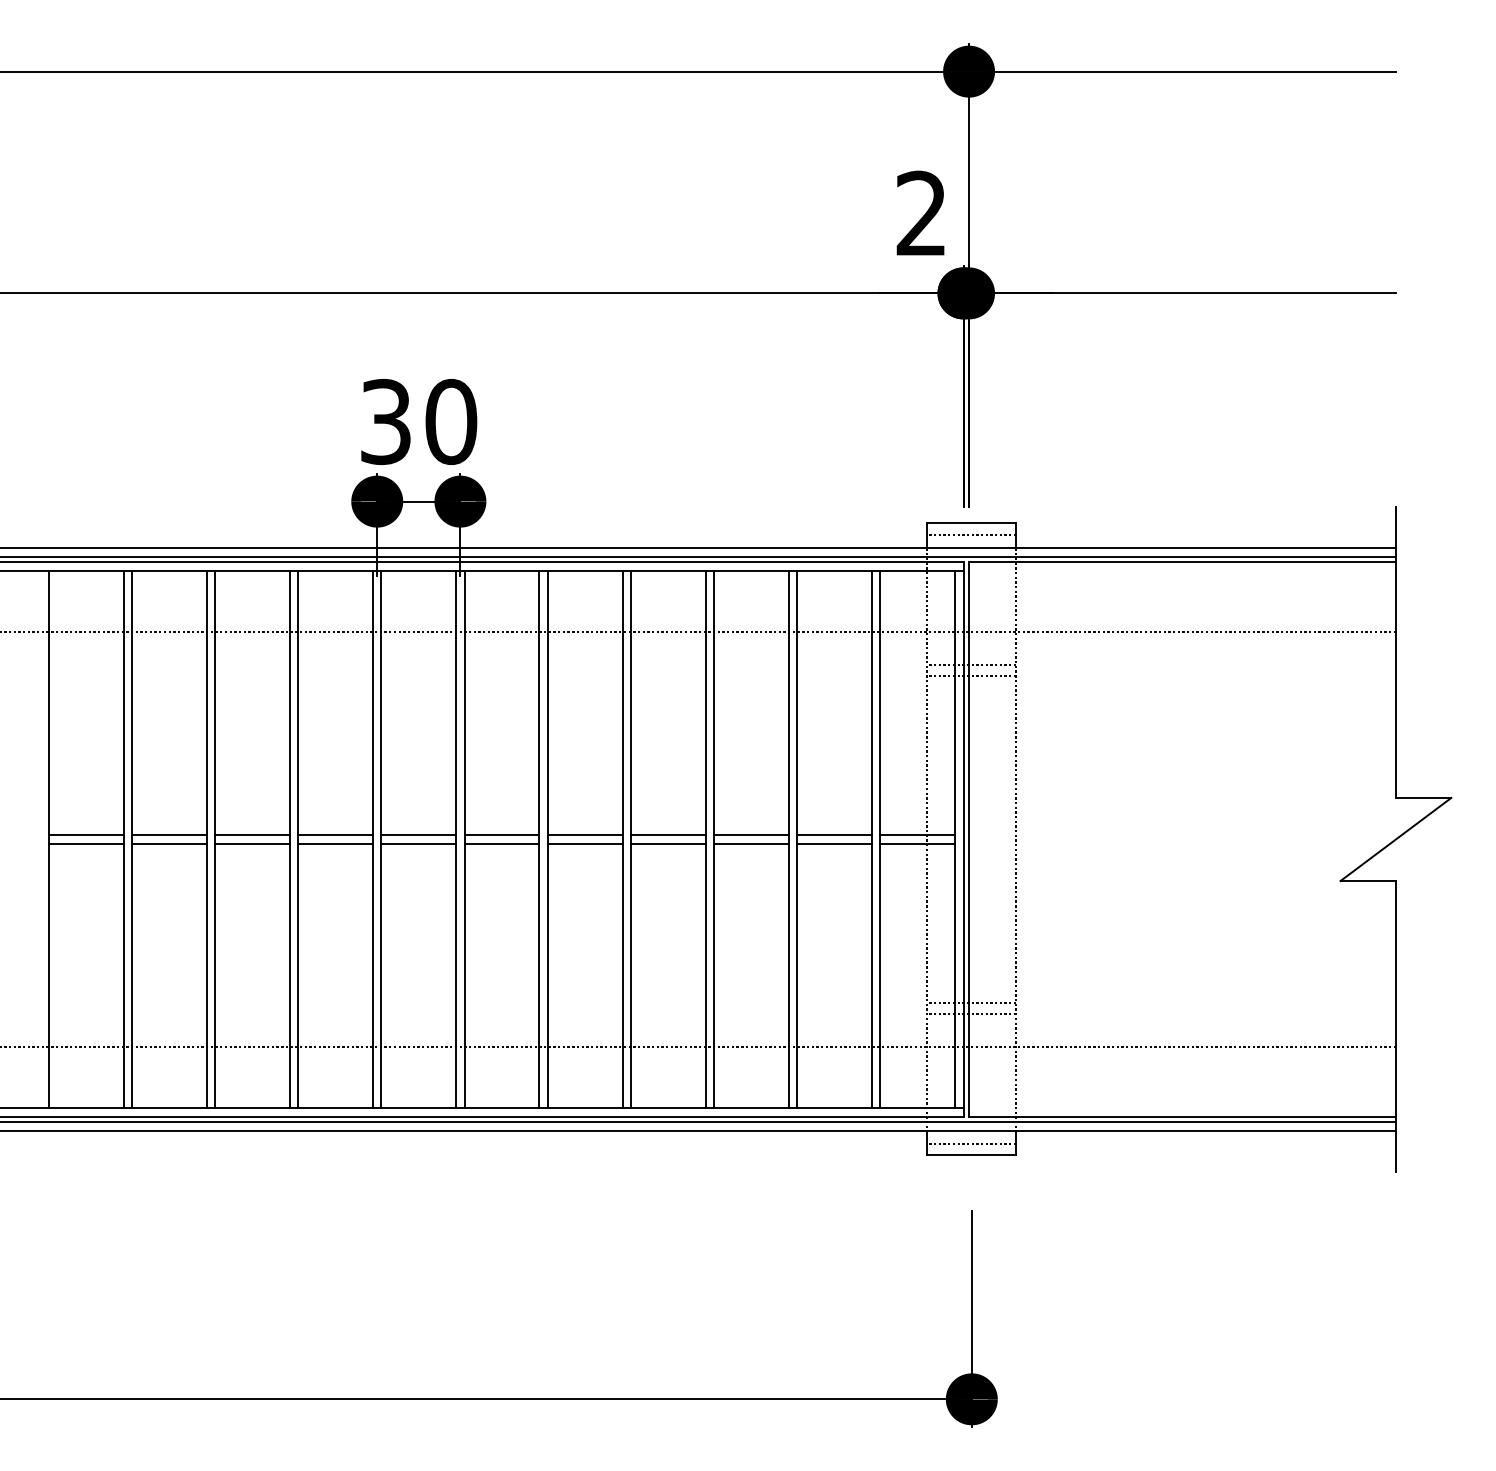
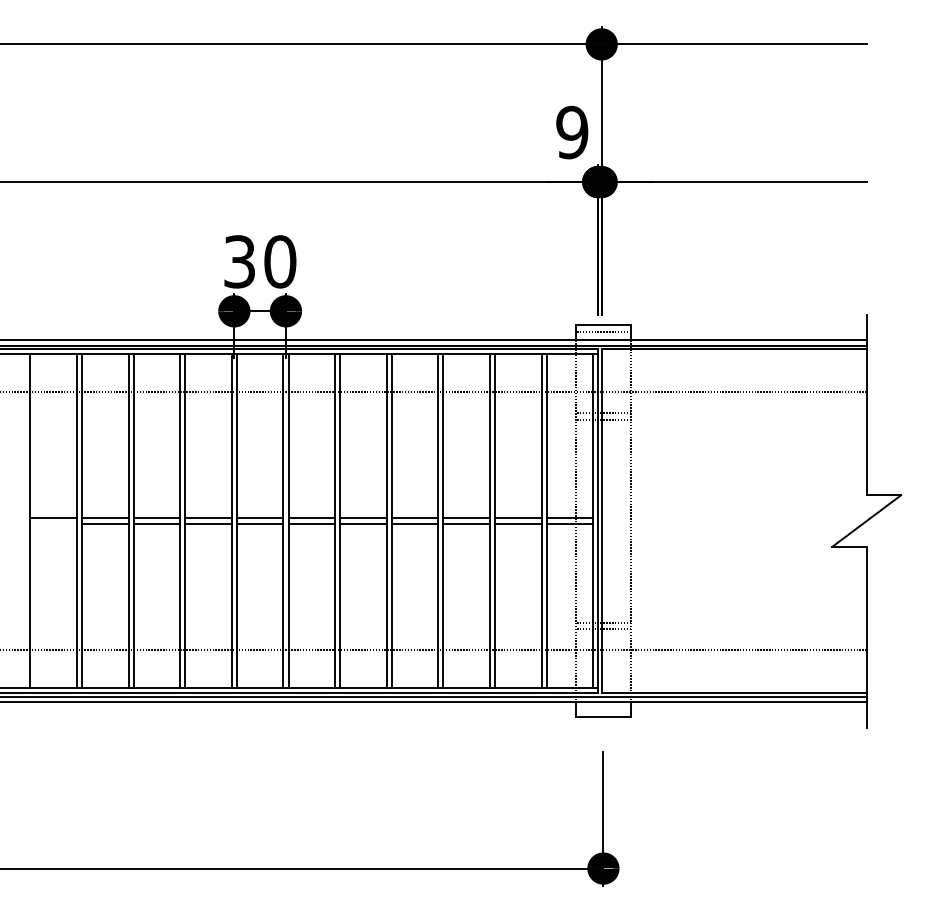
text: (921, 213) -> (572, 132), 2 -> 9
line: (85, 843) -> (53, 523), removed
line: (970, 1144) -> (602, 710), removed

